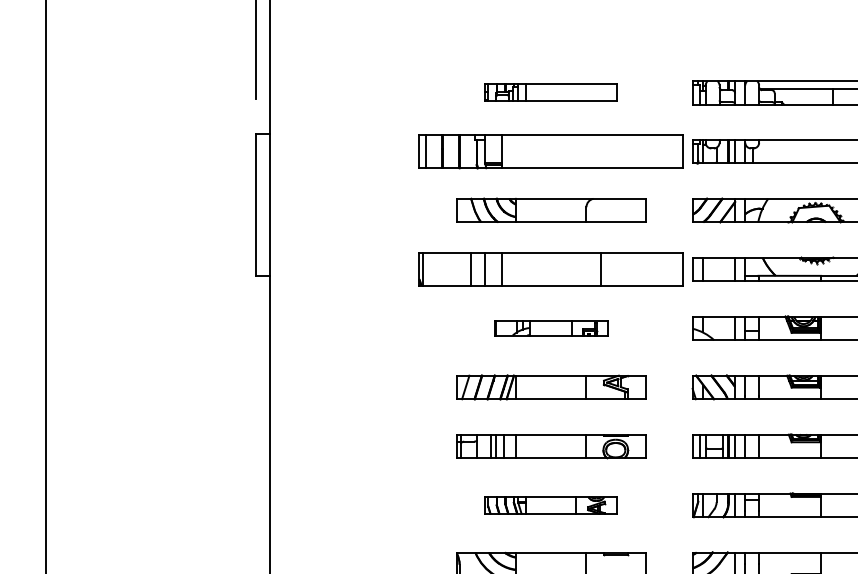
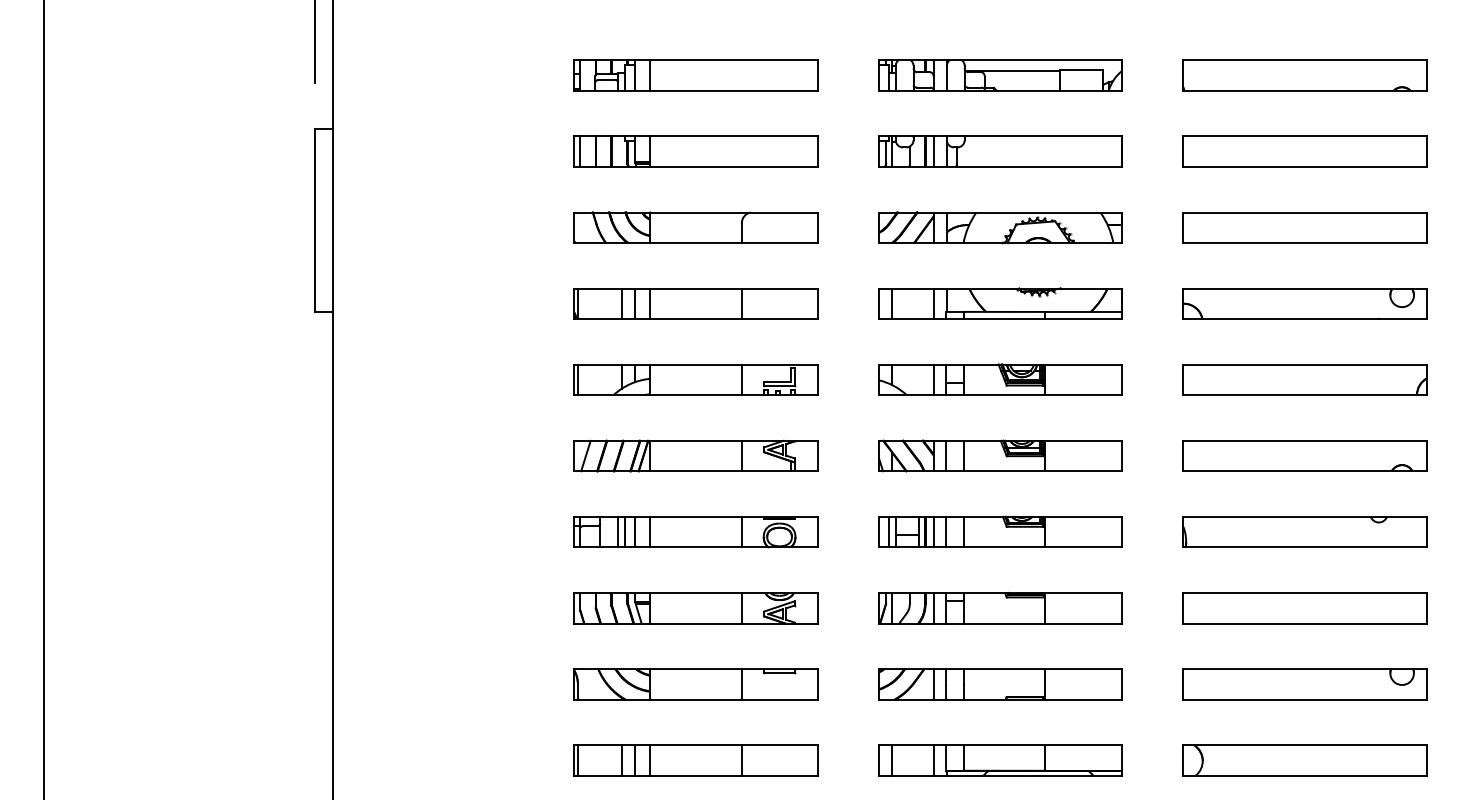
part: (550, 92) -> (695, 75), size x1.43
part: (550, 151) -> (695, 151), size x0.71
part: (550, 269) -> (695, 303), size x0.71
part: (550, 328) -> (695, 379), size x1.67
part: (550, 505) -> (695, 608), size x1.43

